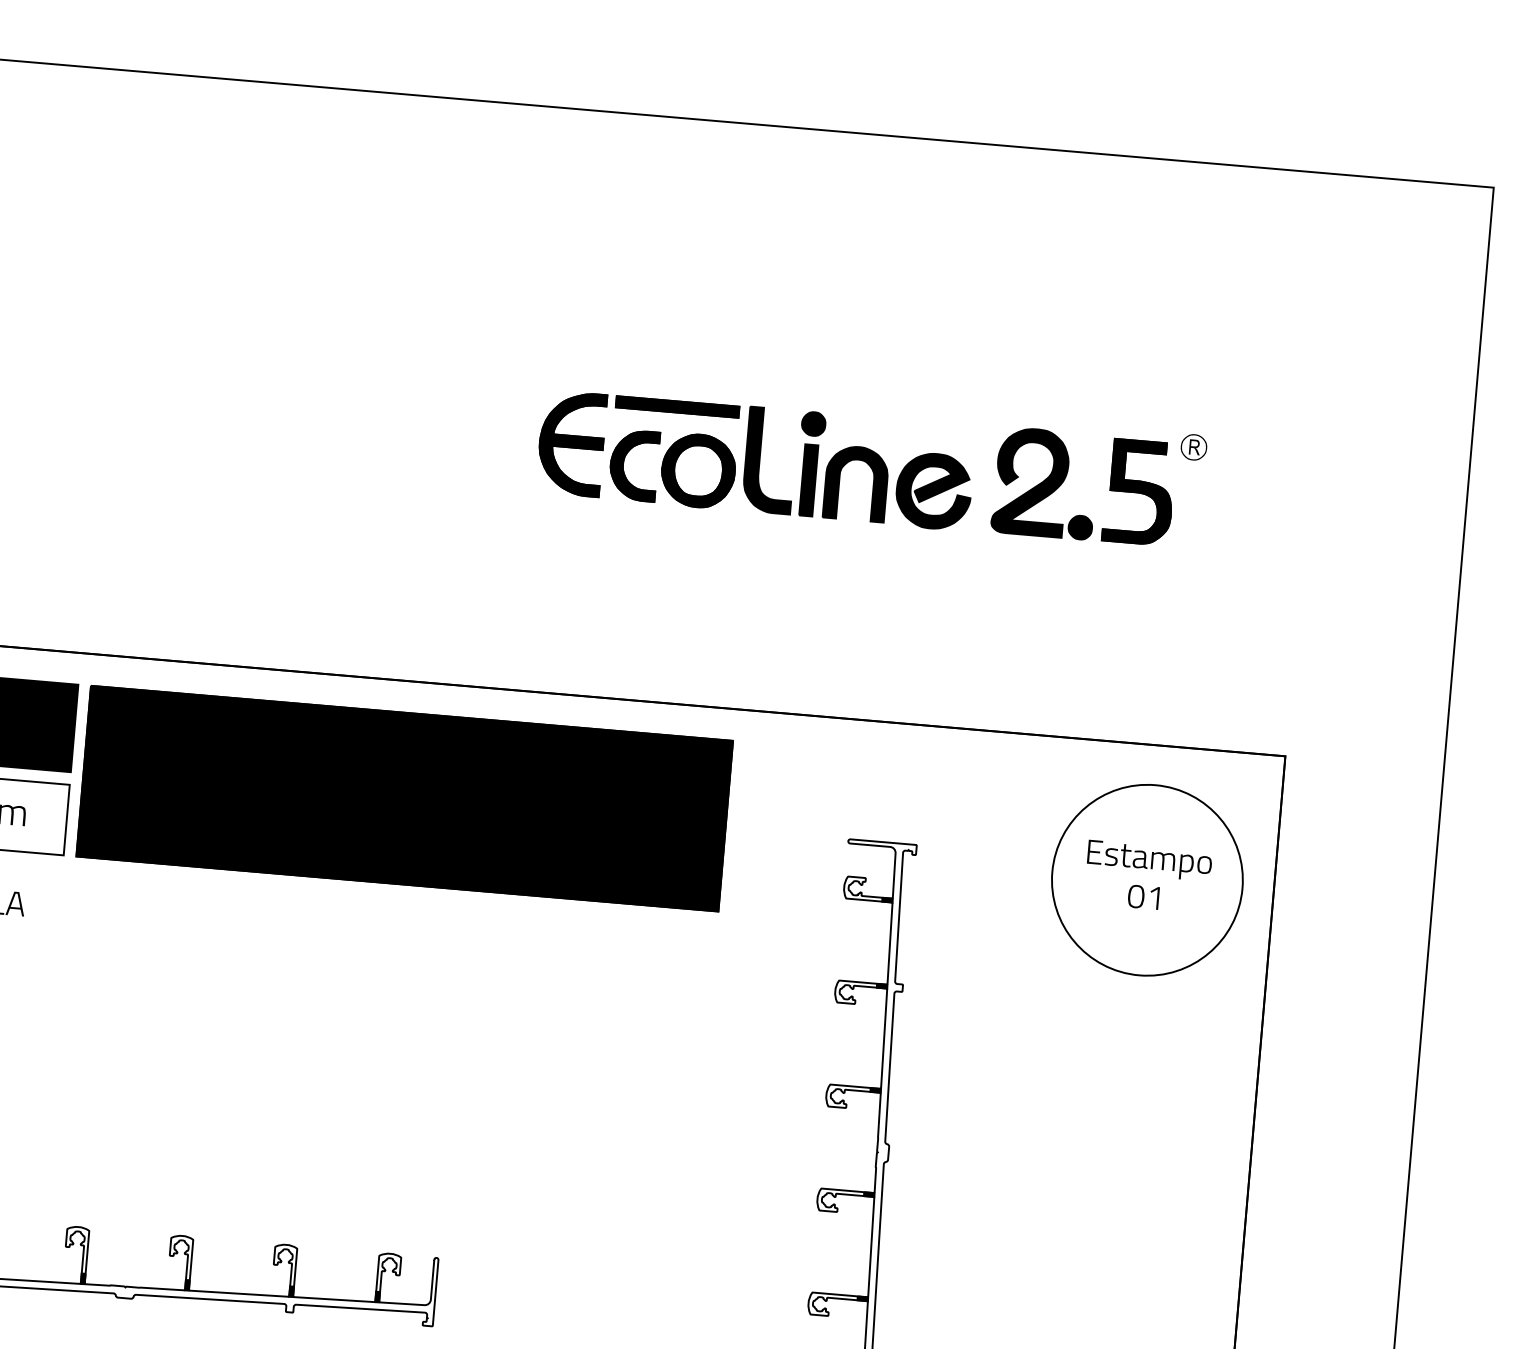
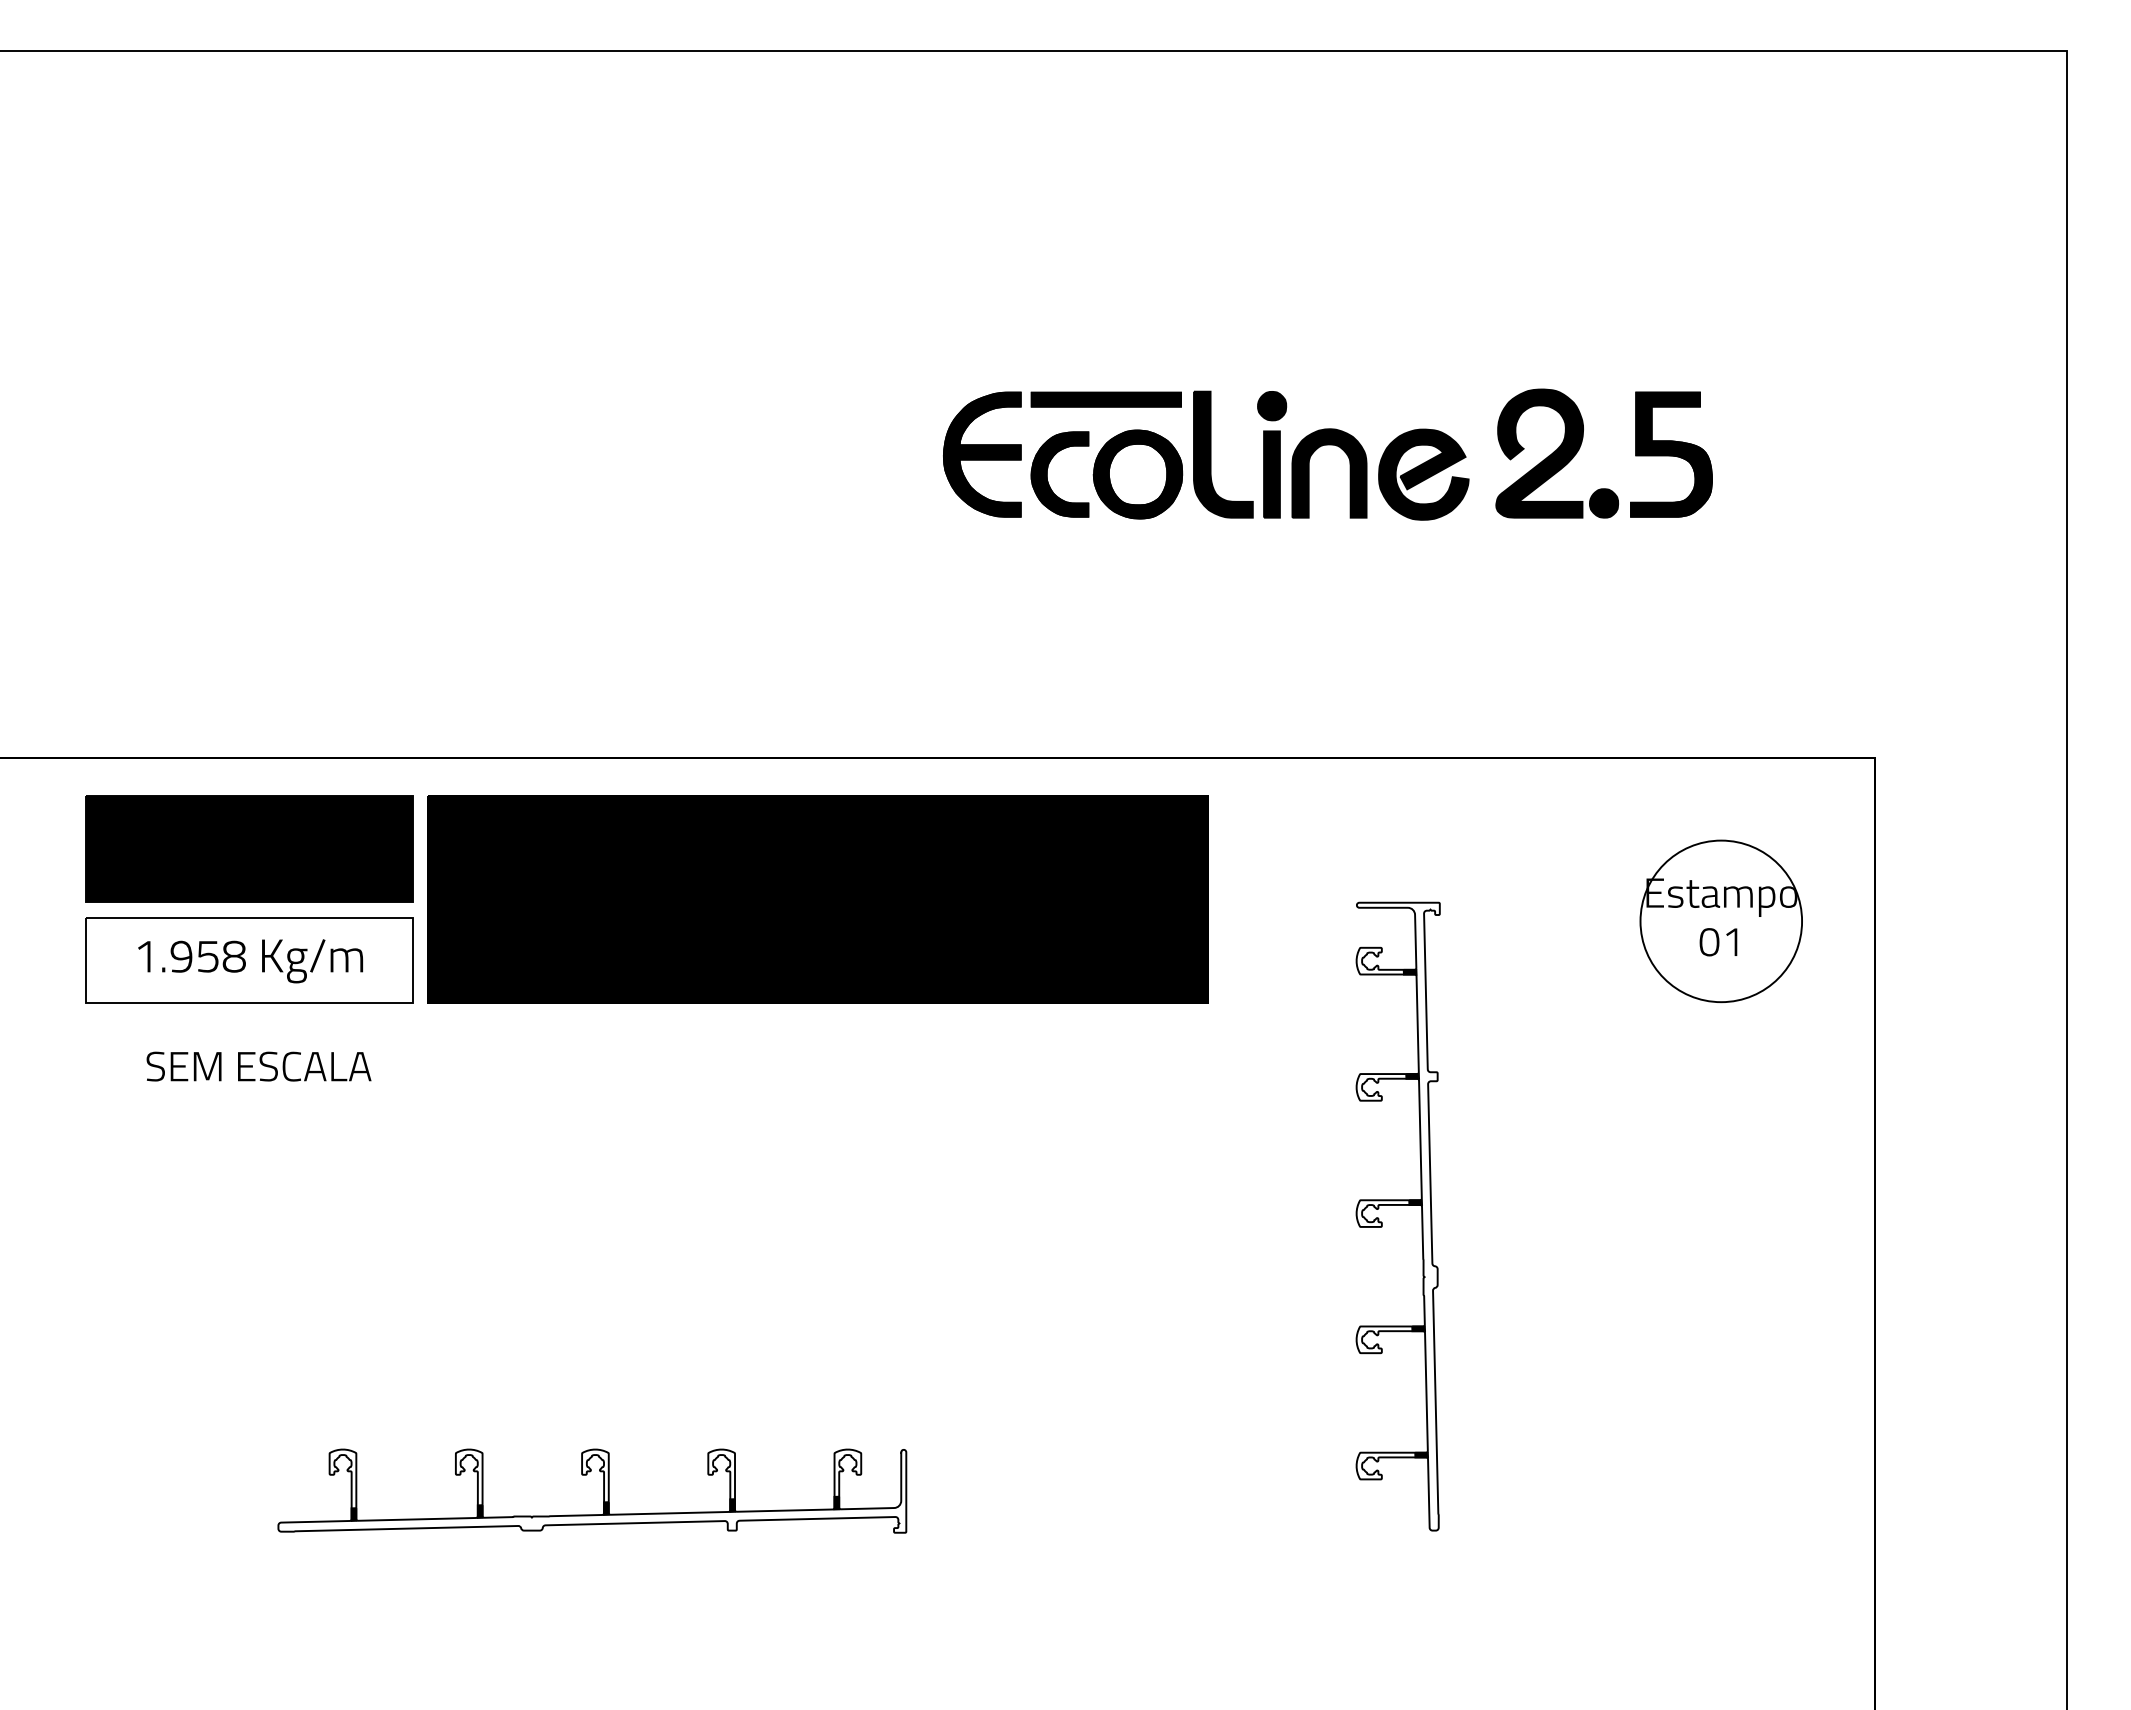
part: (1193, 446) -> (1732, 394), removed
circle: (1146, 879) -> (1720, 920), size x0.7

